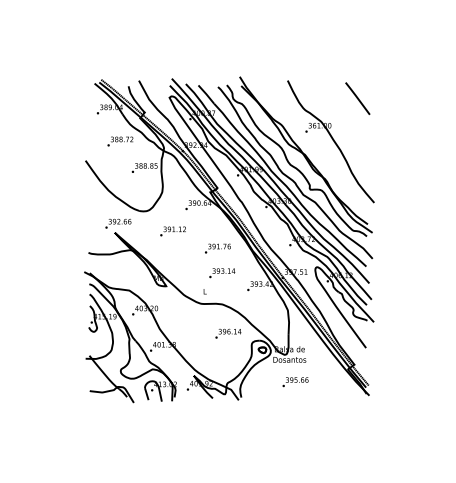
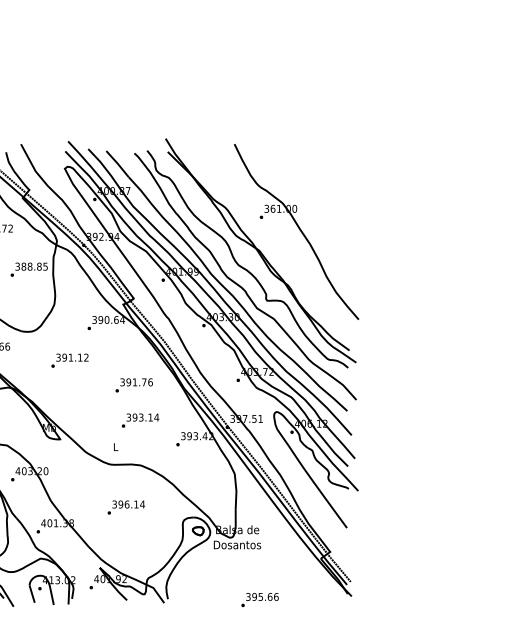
line: (357, 98) -> (334, 169), removed
text: (228, 333) -> (126, 507), moved
text: (295, 382) -> (260, 600), moved

